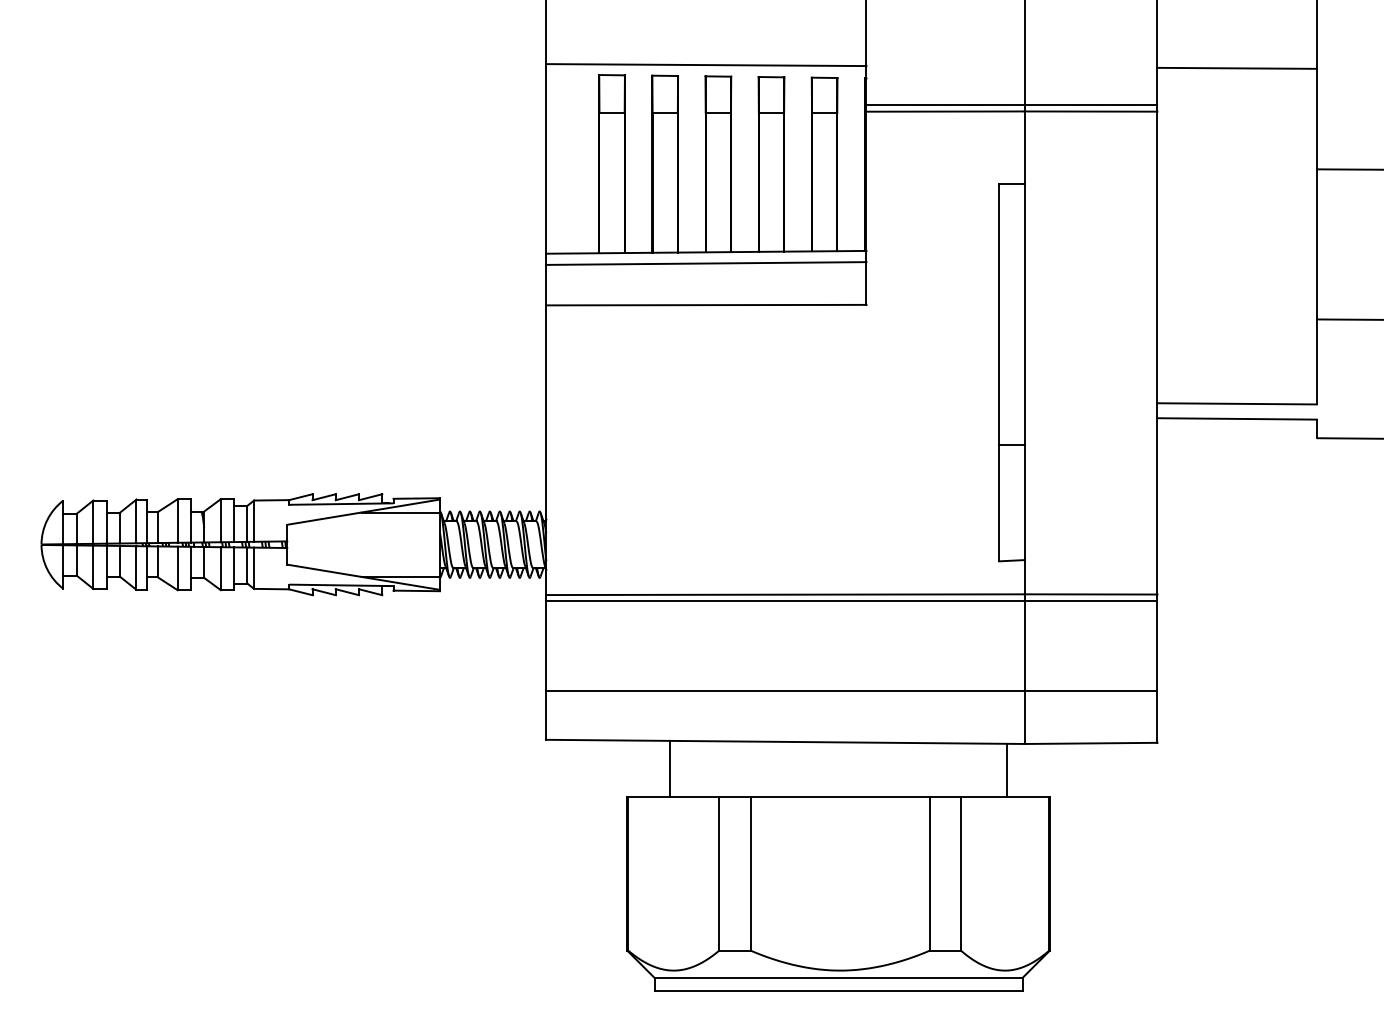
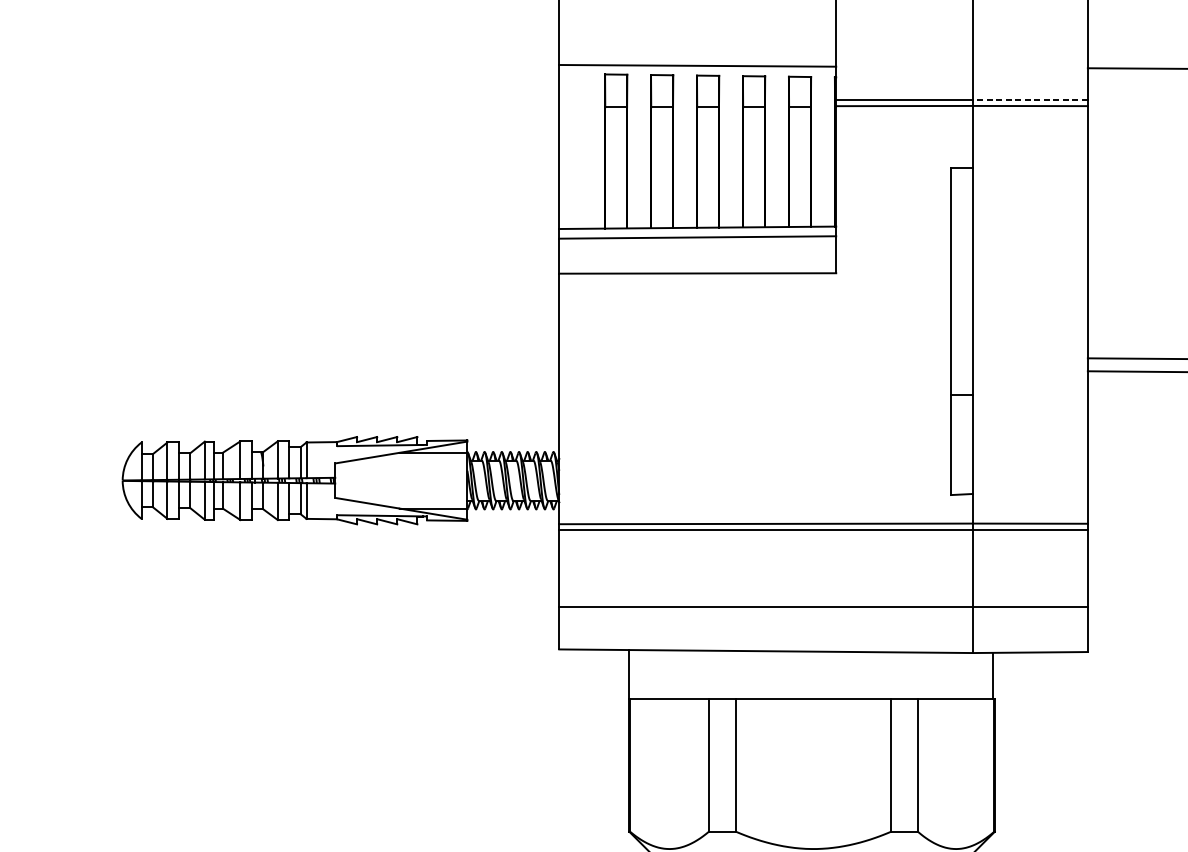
line: (1090, 104) -> (1029, 99), solid -> dashed
line: (669, 768) -> (628, 674), moved
line: (1007, 769) -> (993, 675), moved

